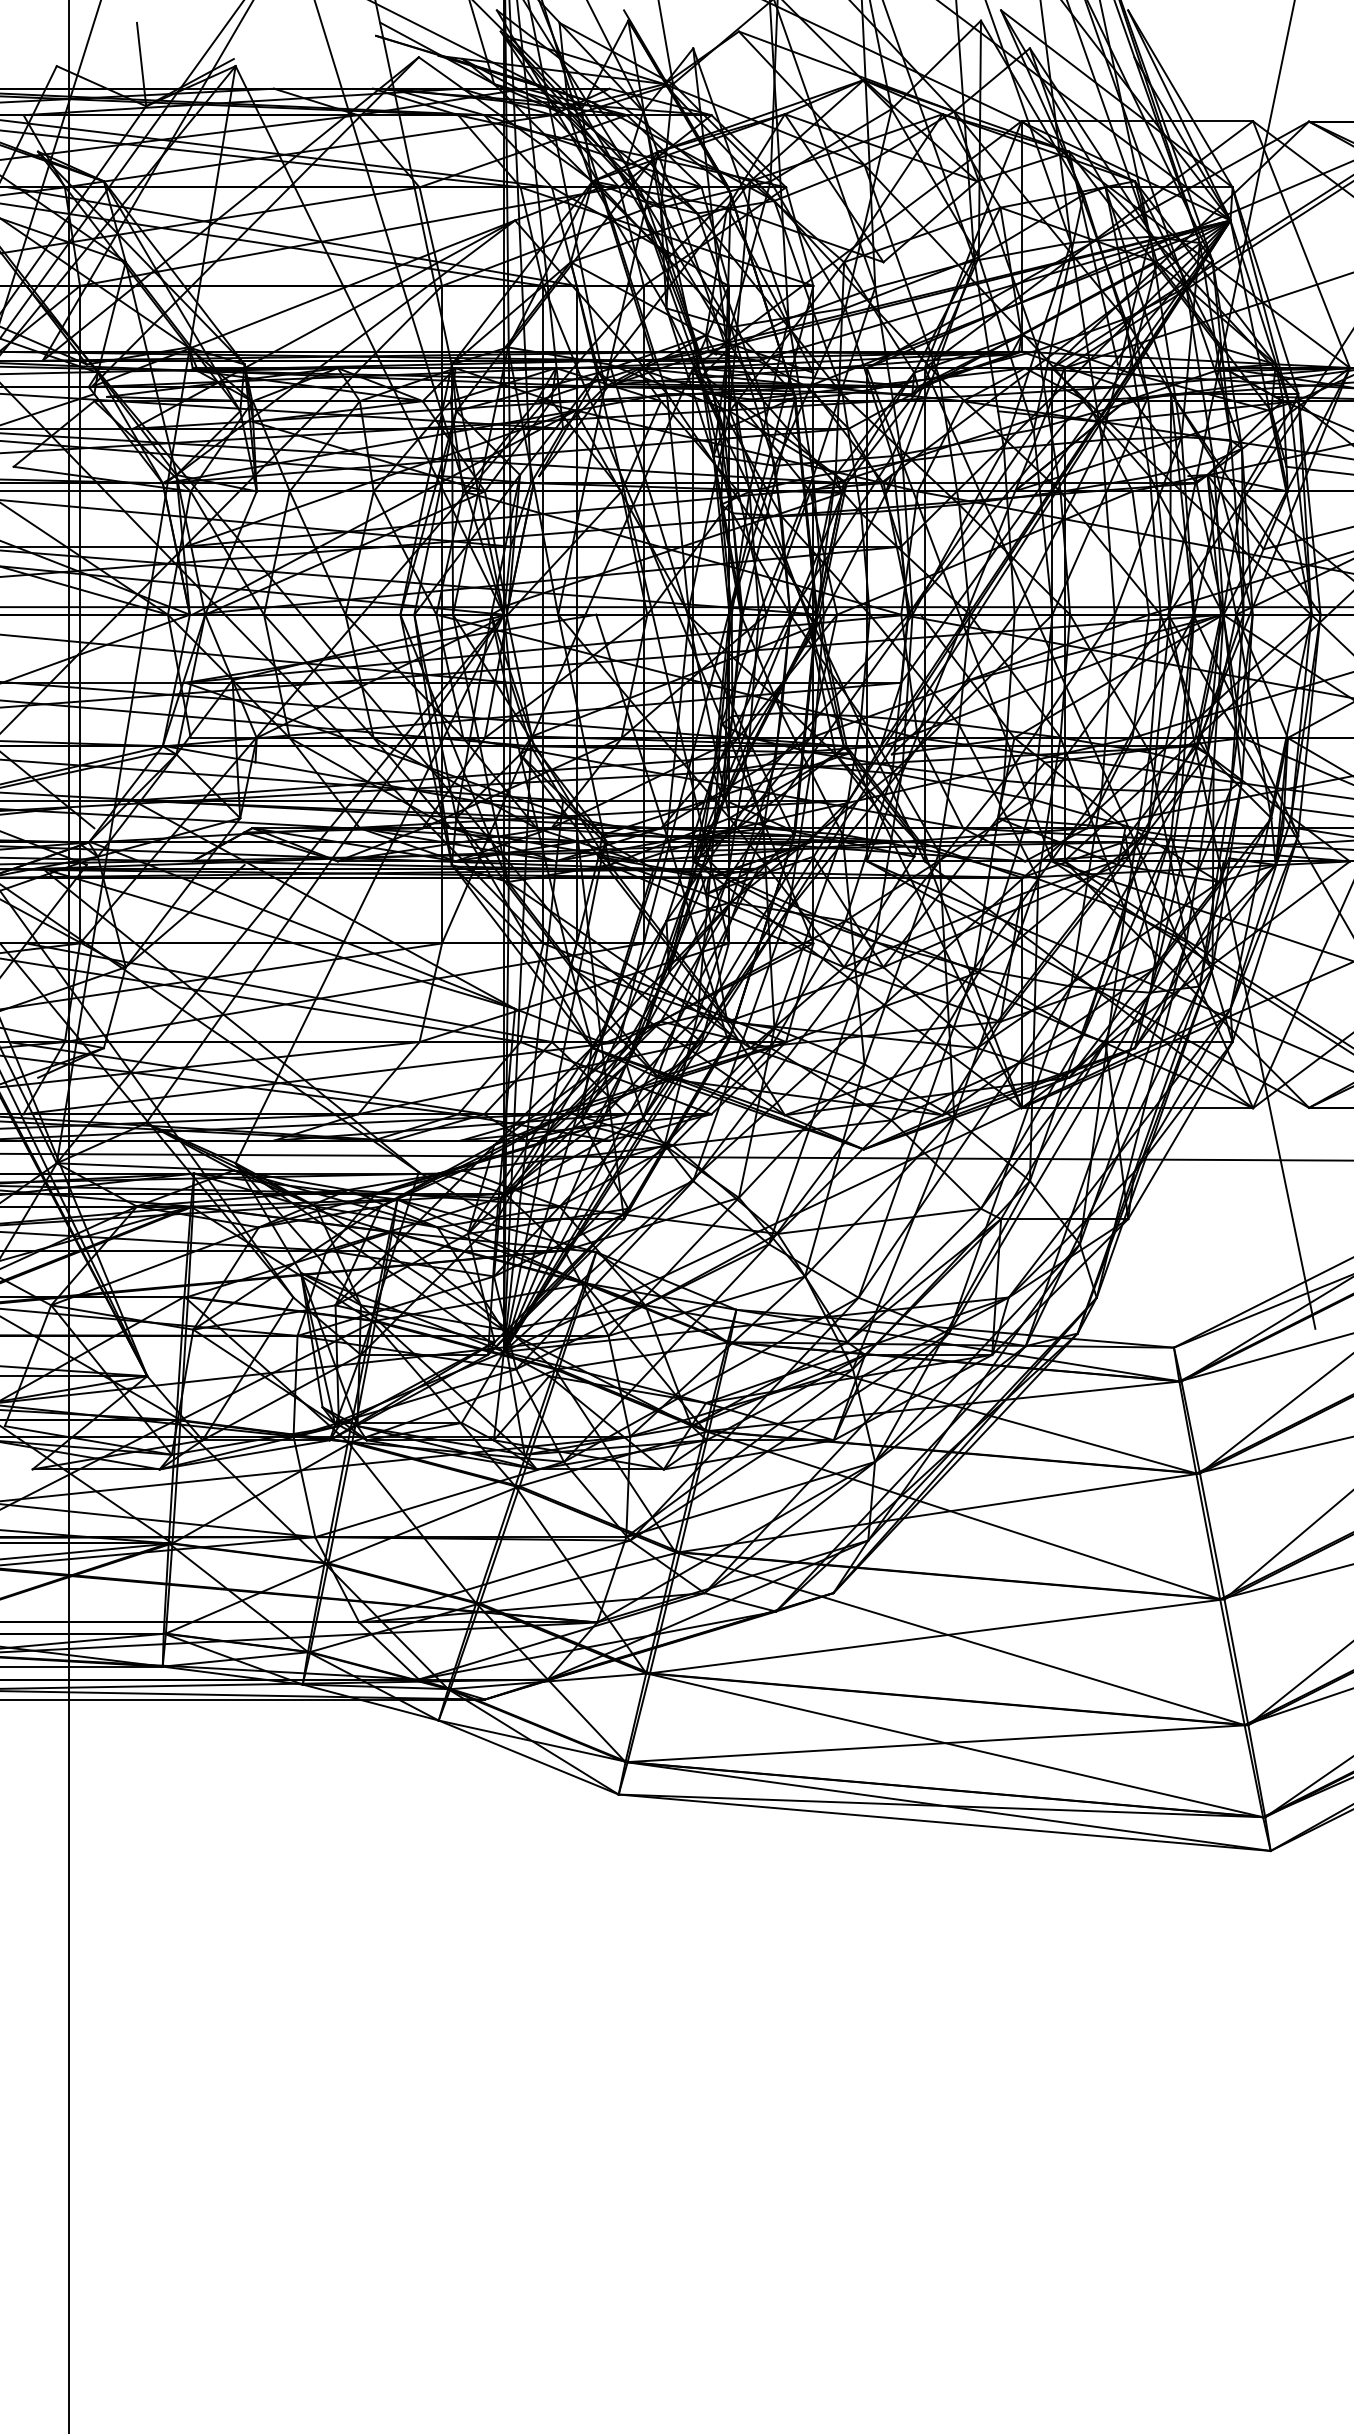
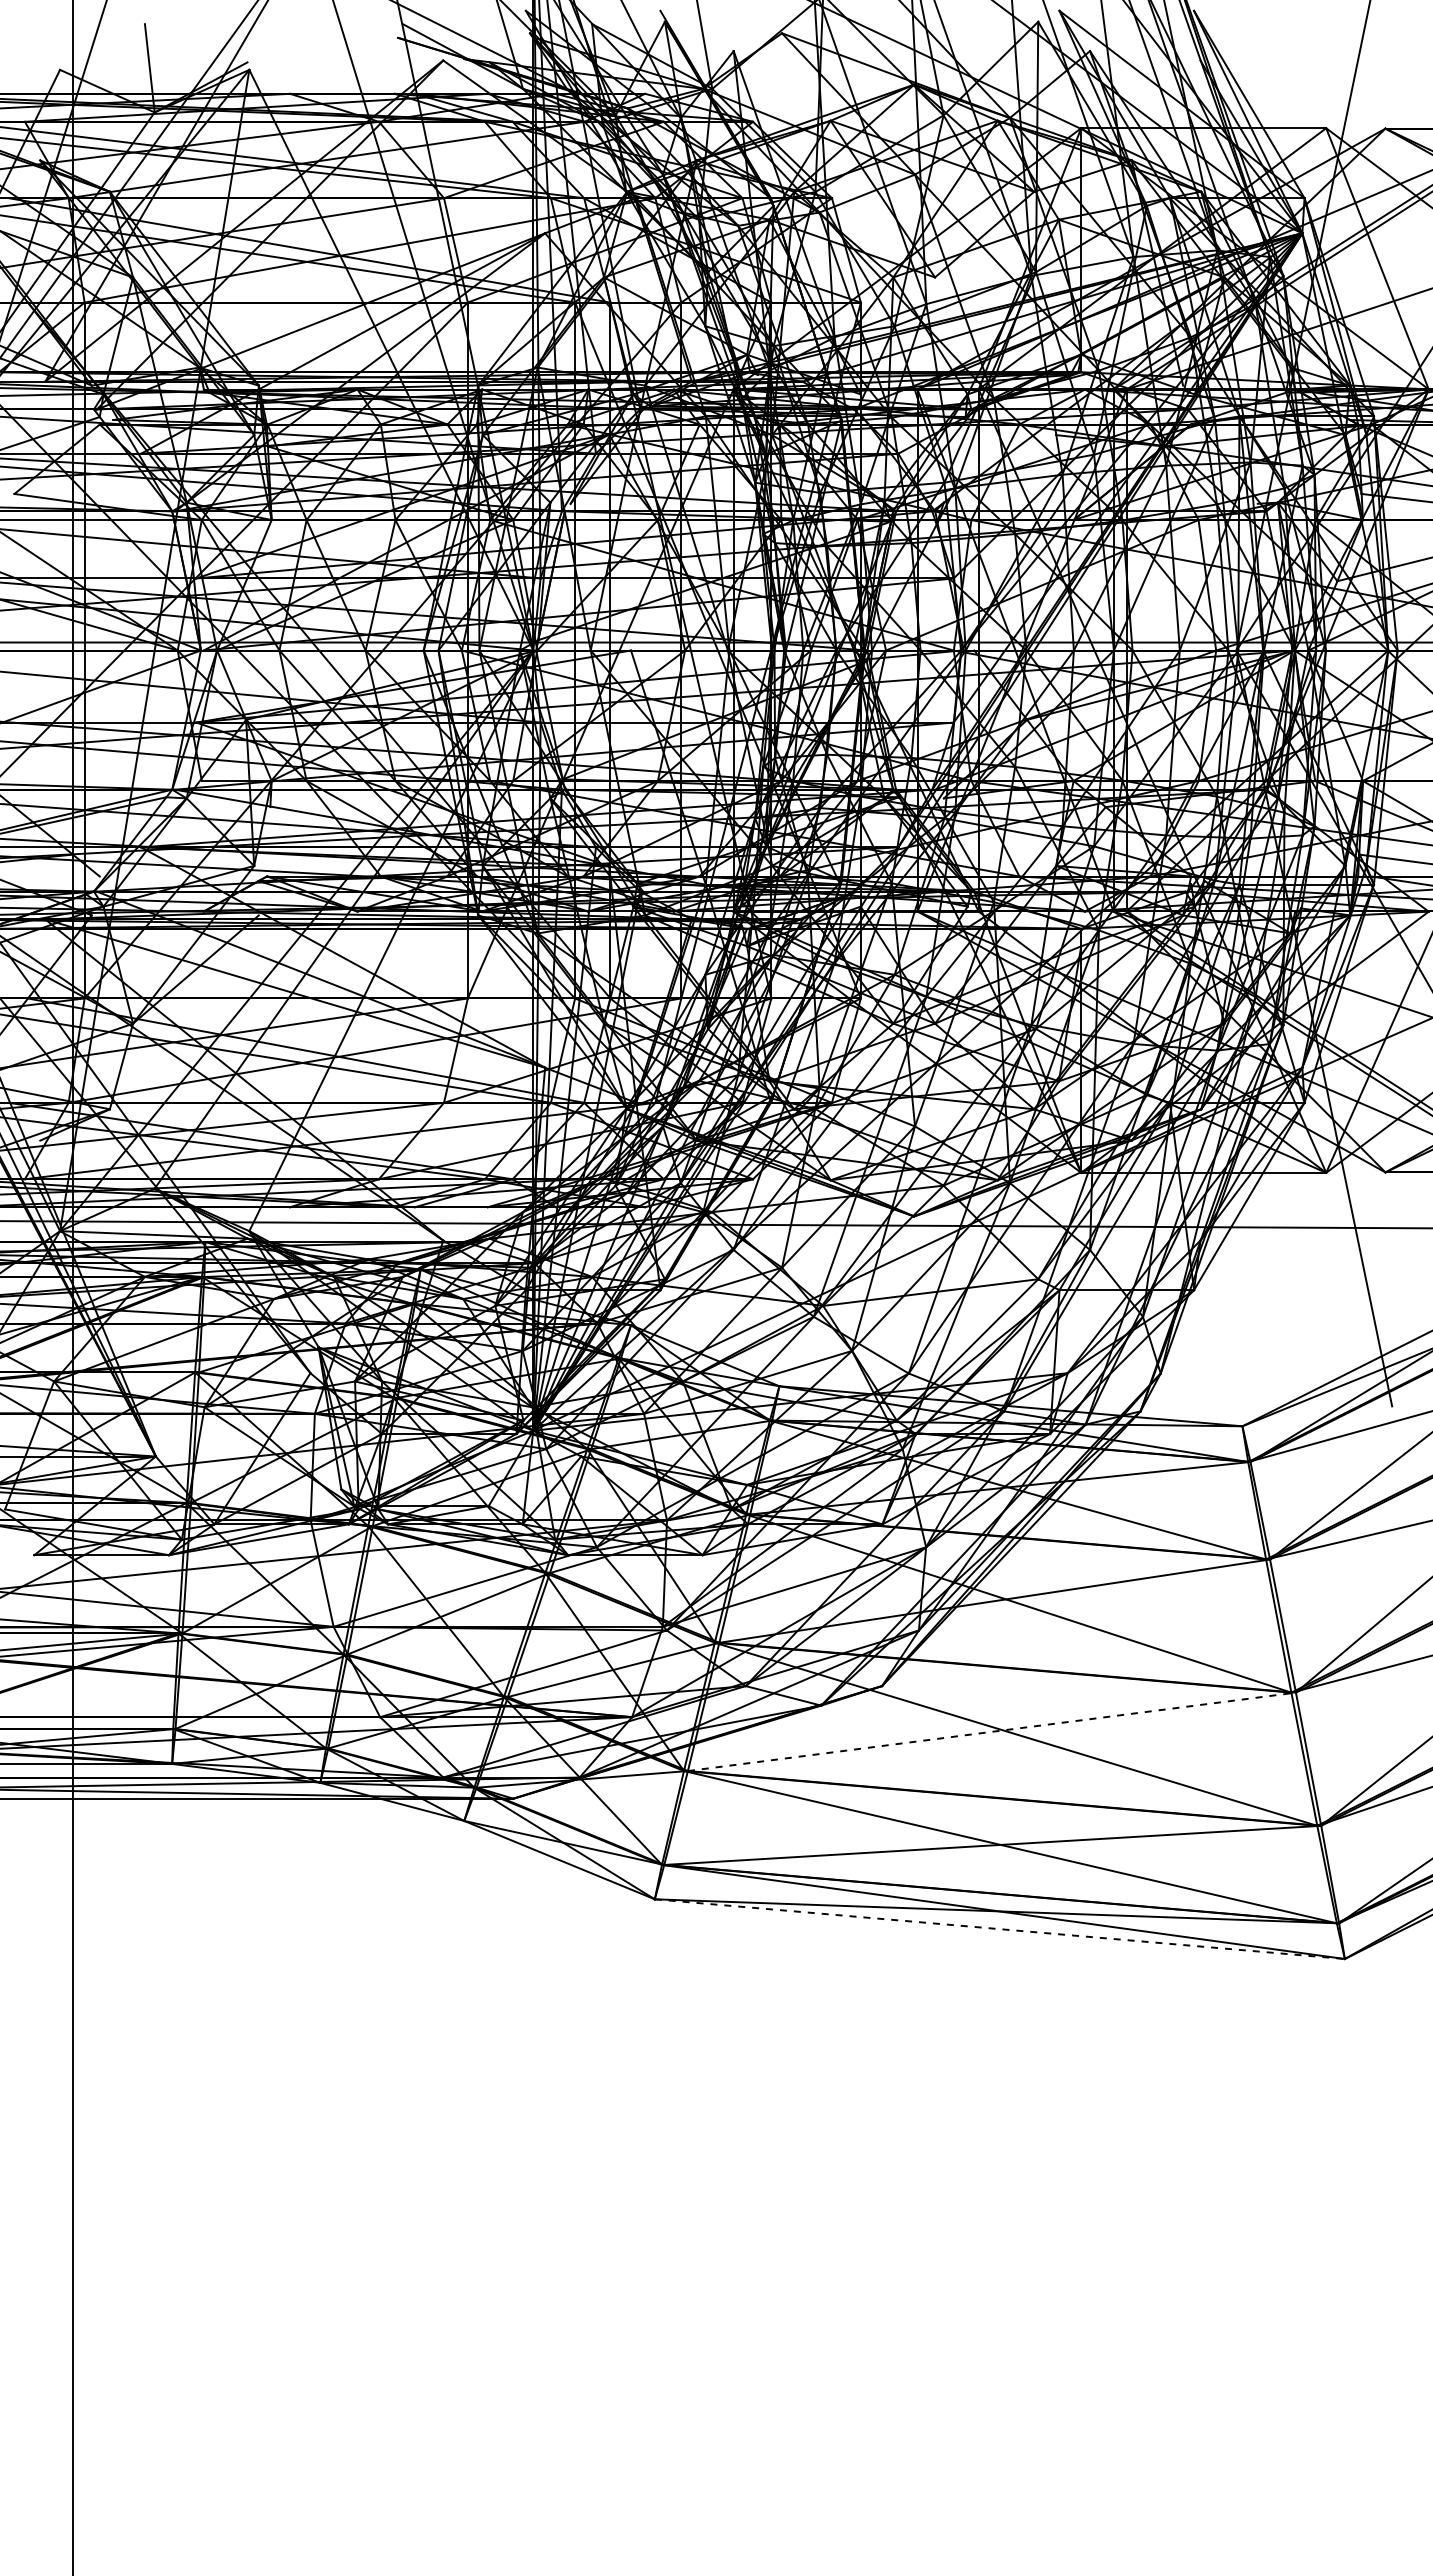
line: (936, 1636) -> (991, 1731), solid -> dashed
line: (945, 1823) -> (1000, 1929), solid -> dashed

